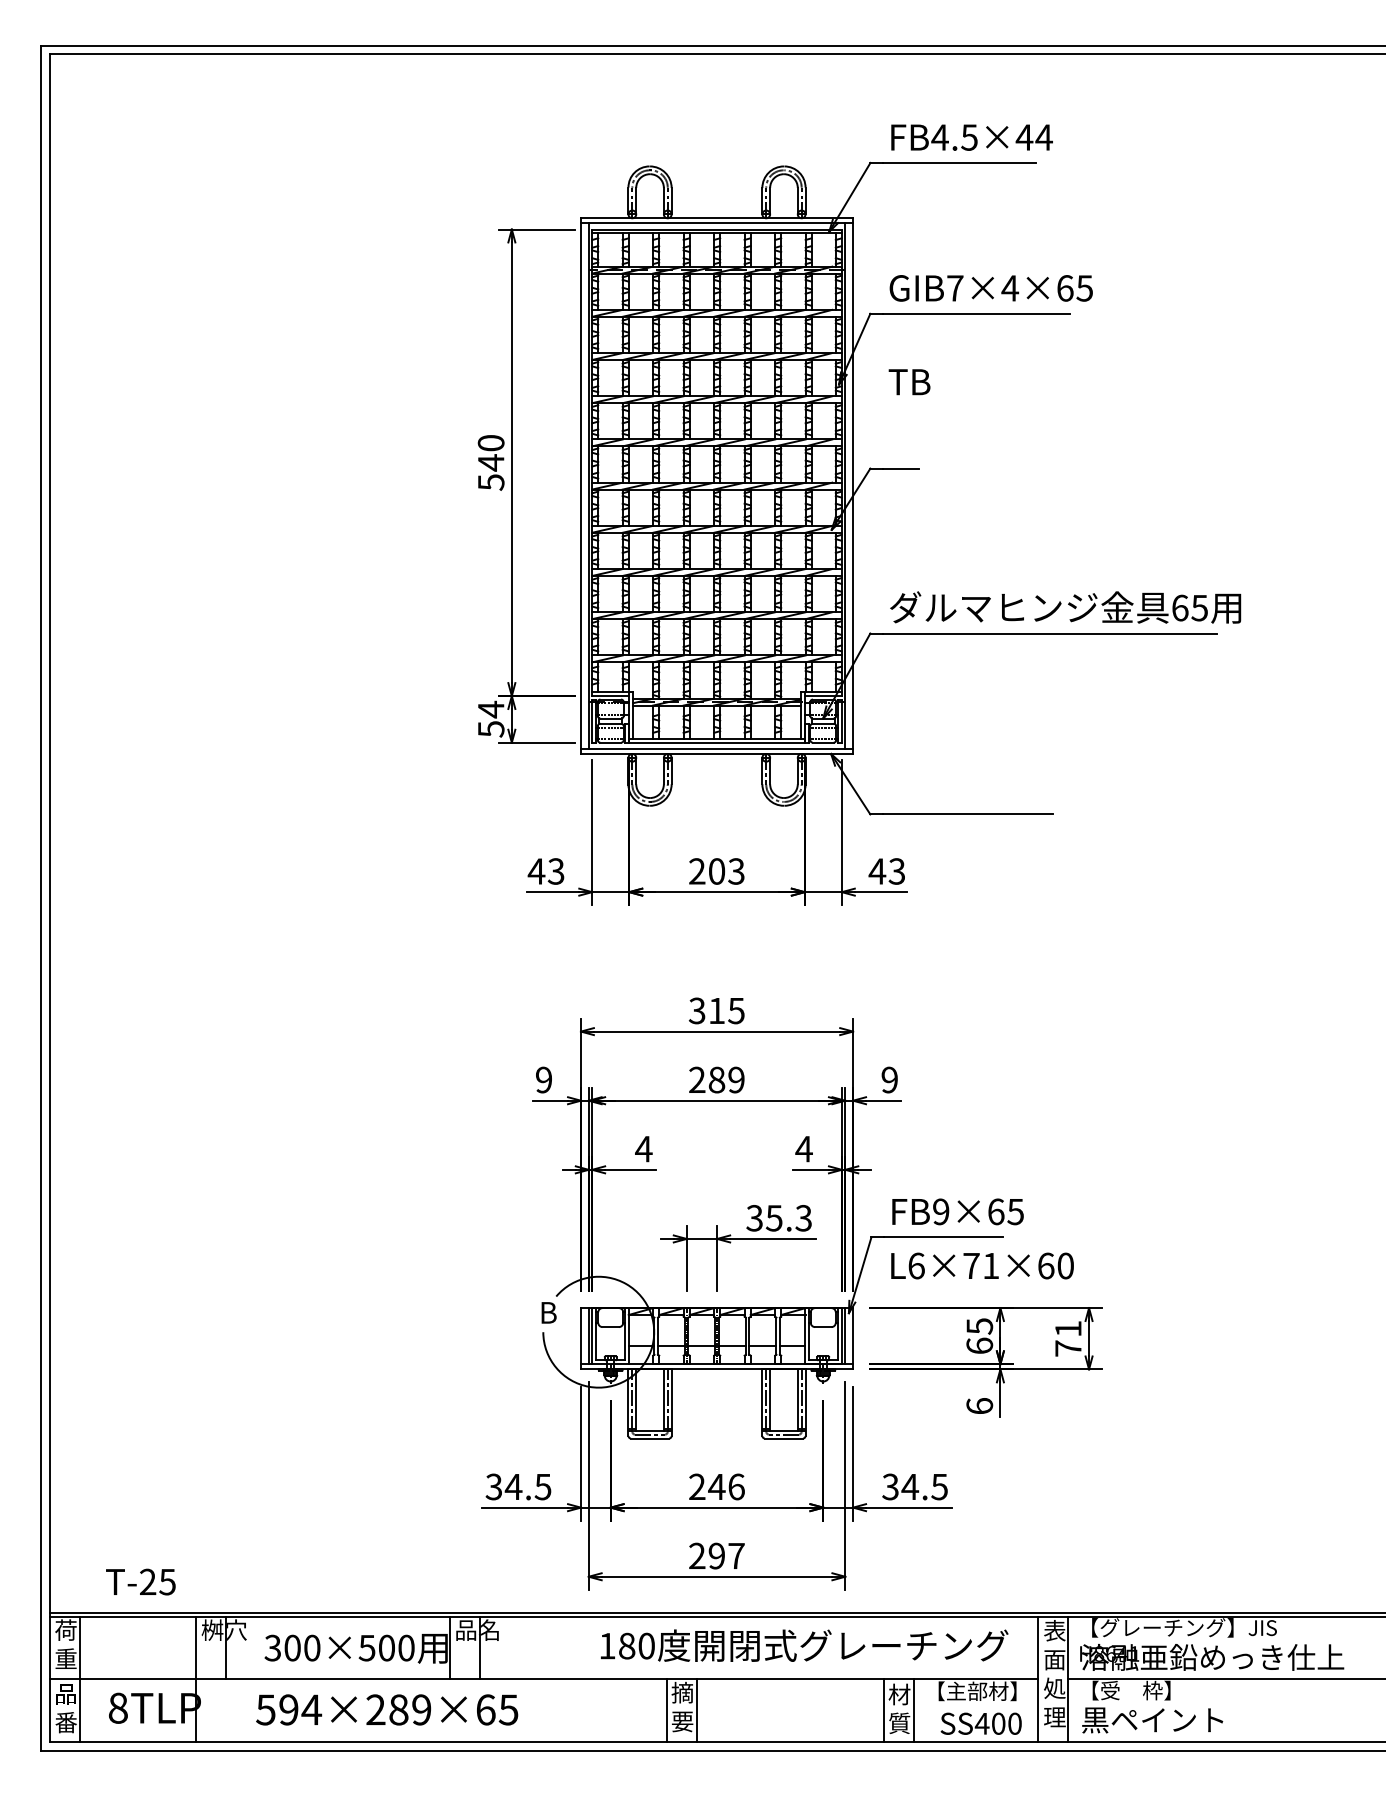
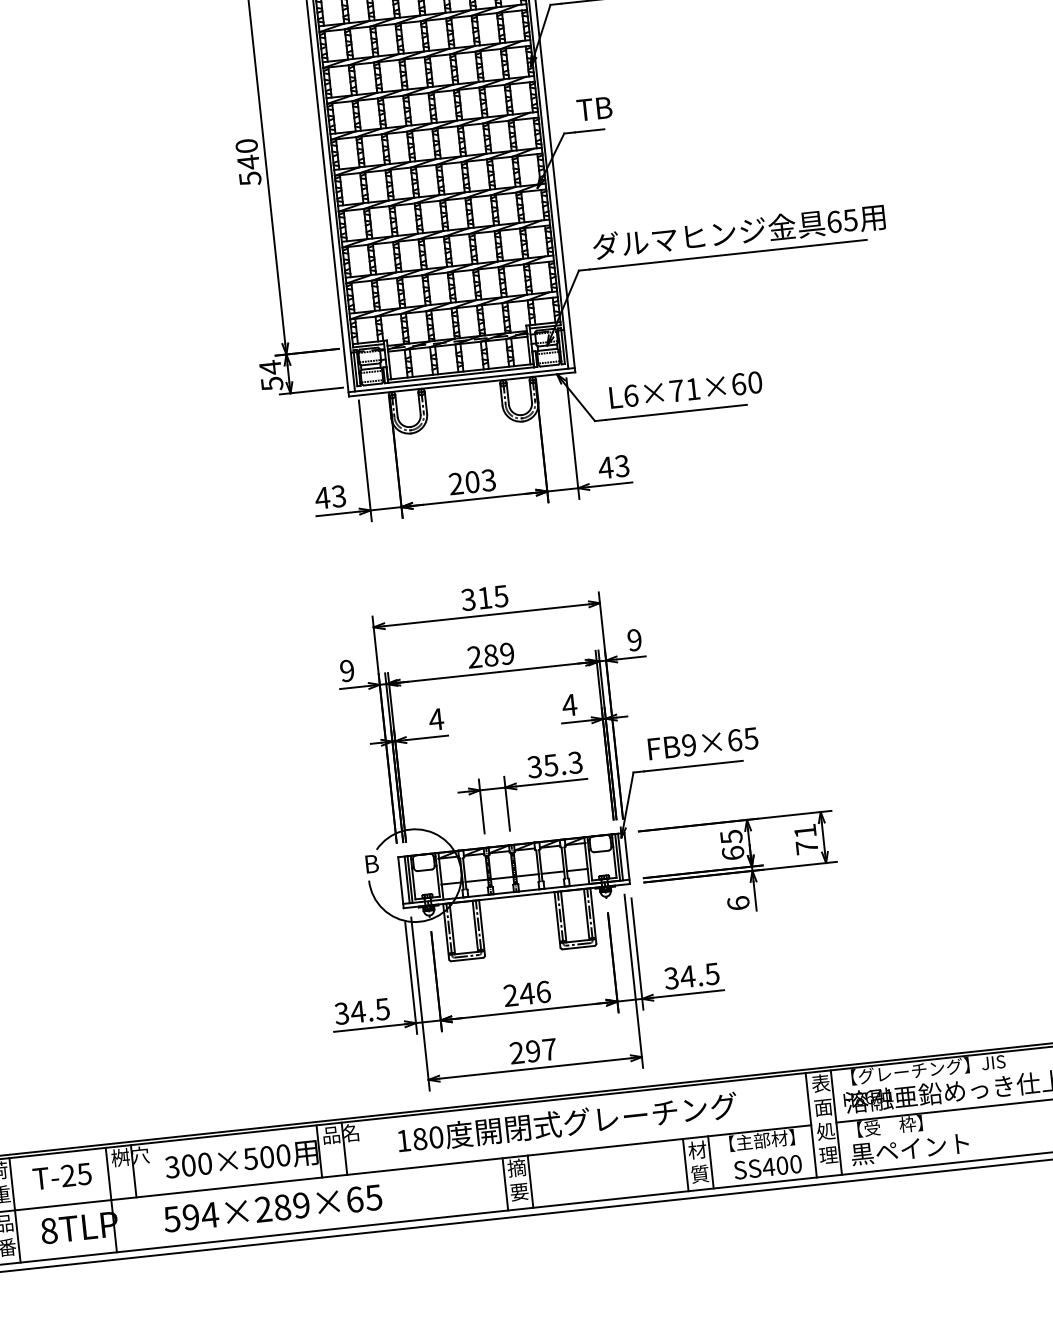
text: (909, 382) -> (594, 109), moved
text: (982, 1265) -> (685, 389), moved
text: (140, 1581) -> (61, 1176), moved
text: (804, 1645) -> (567, 1122), moved

